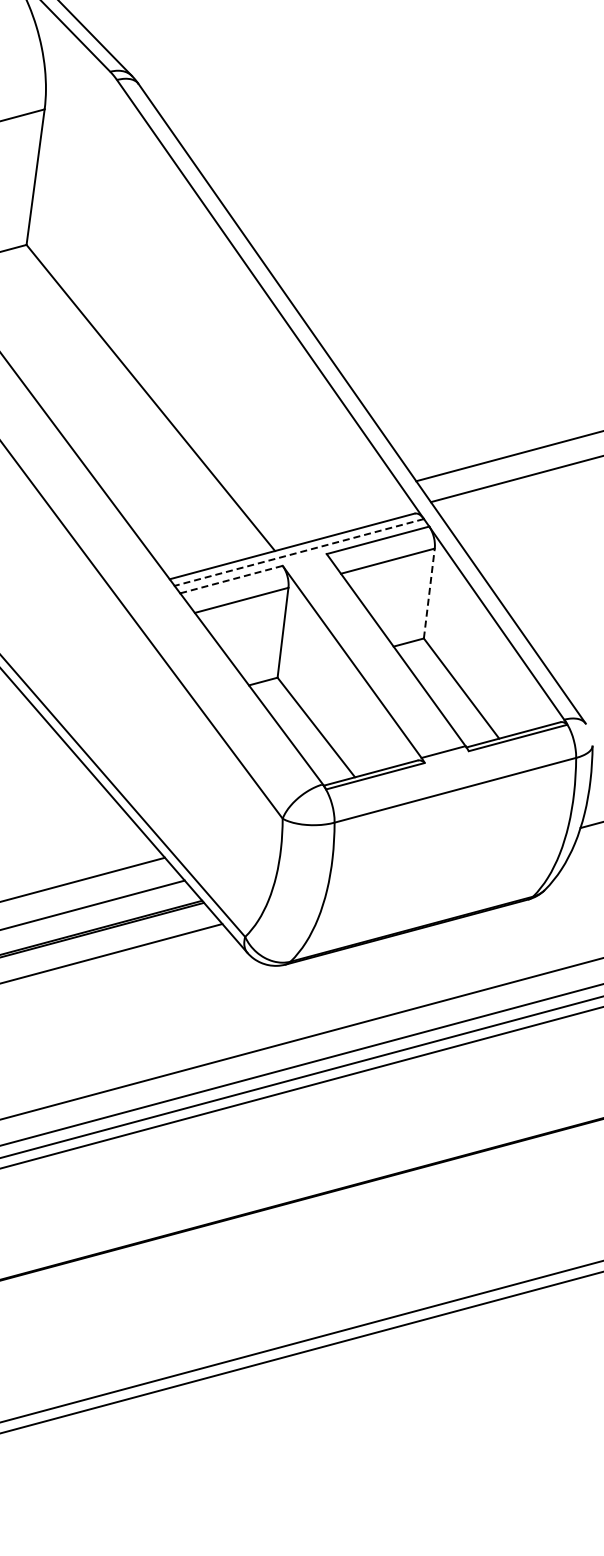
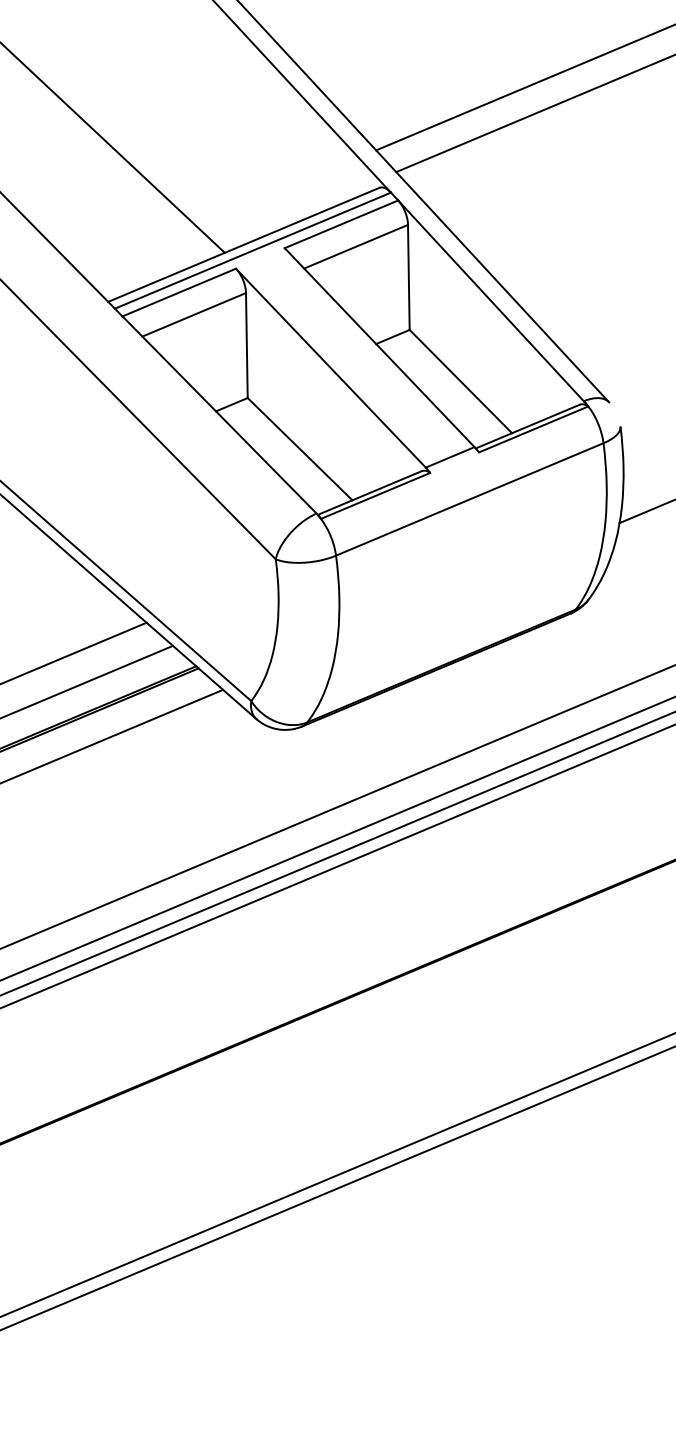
line: (298, 552) -> (252, 250), dashed -> solid
line: (231, 579) -> (179, 292), dashed -> solid
line: (429, 593) -> (409, 277), dashed -> solid

